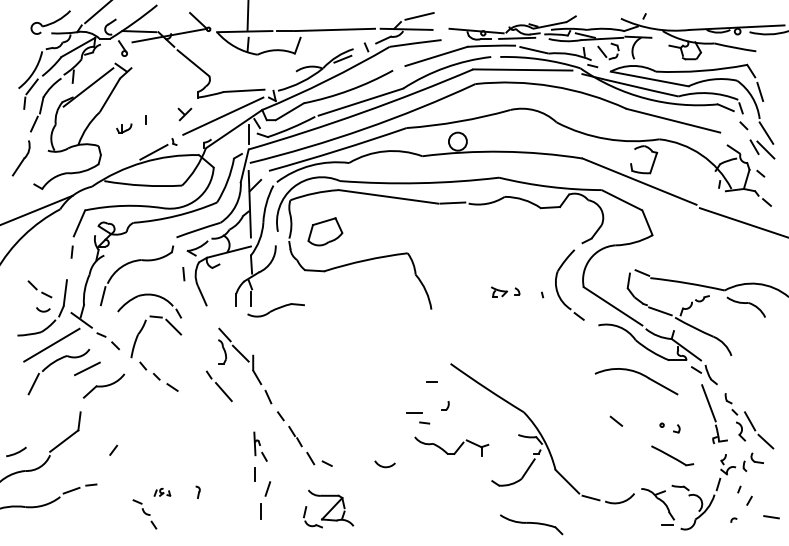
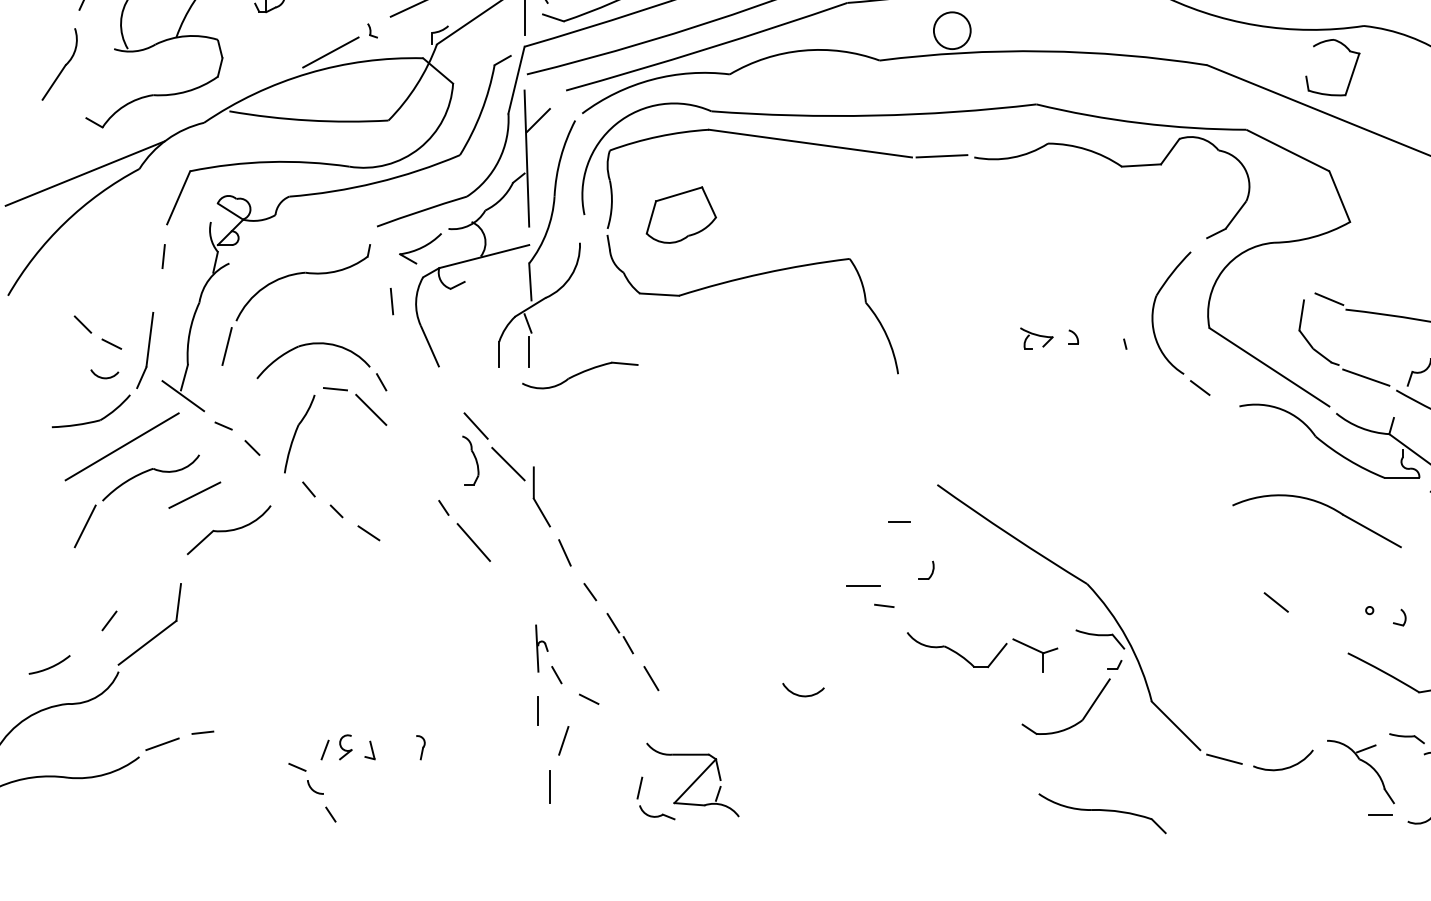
part: (451, 446) -> (982, 651), moved
line: (113, 449) -> (109, 619), moved
line: (326, 463) -> (587, 698), moved
part: (162, 492) -> (348, 747), size x1.67

